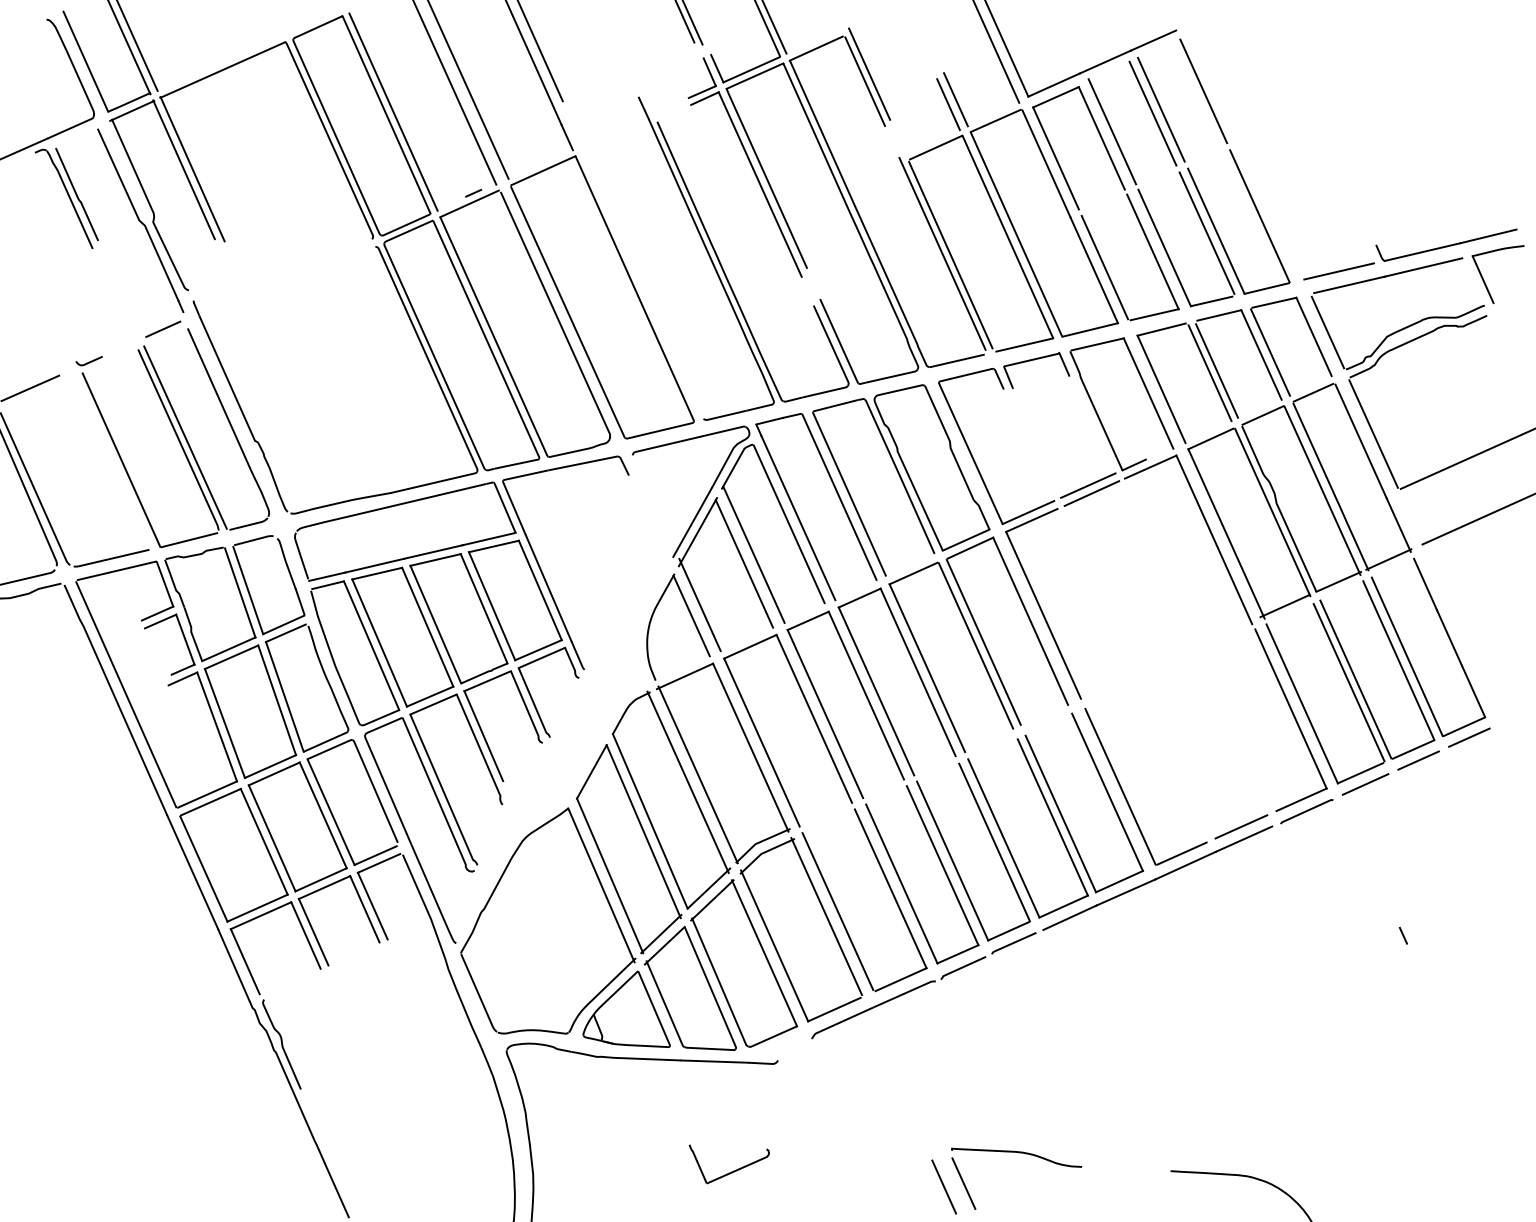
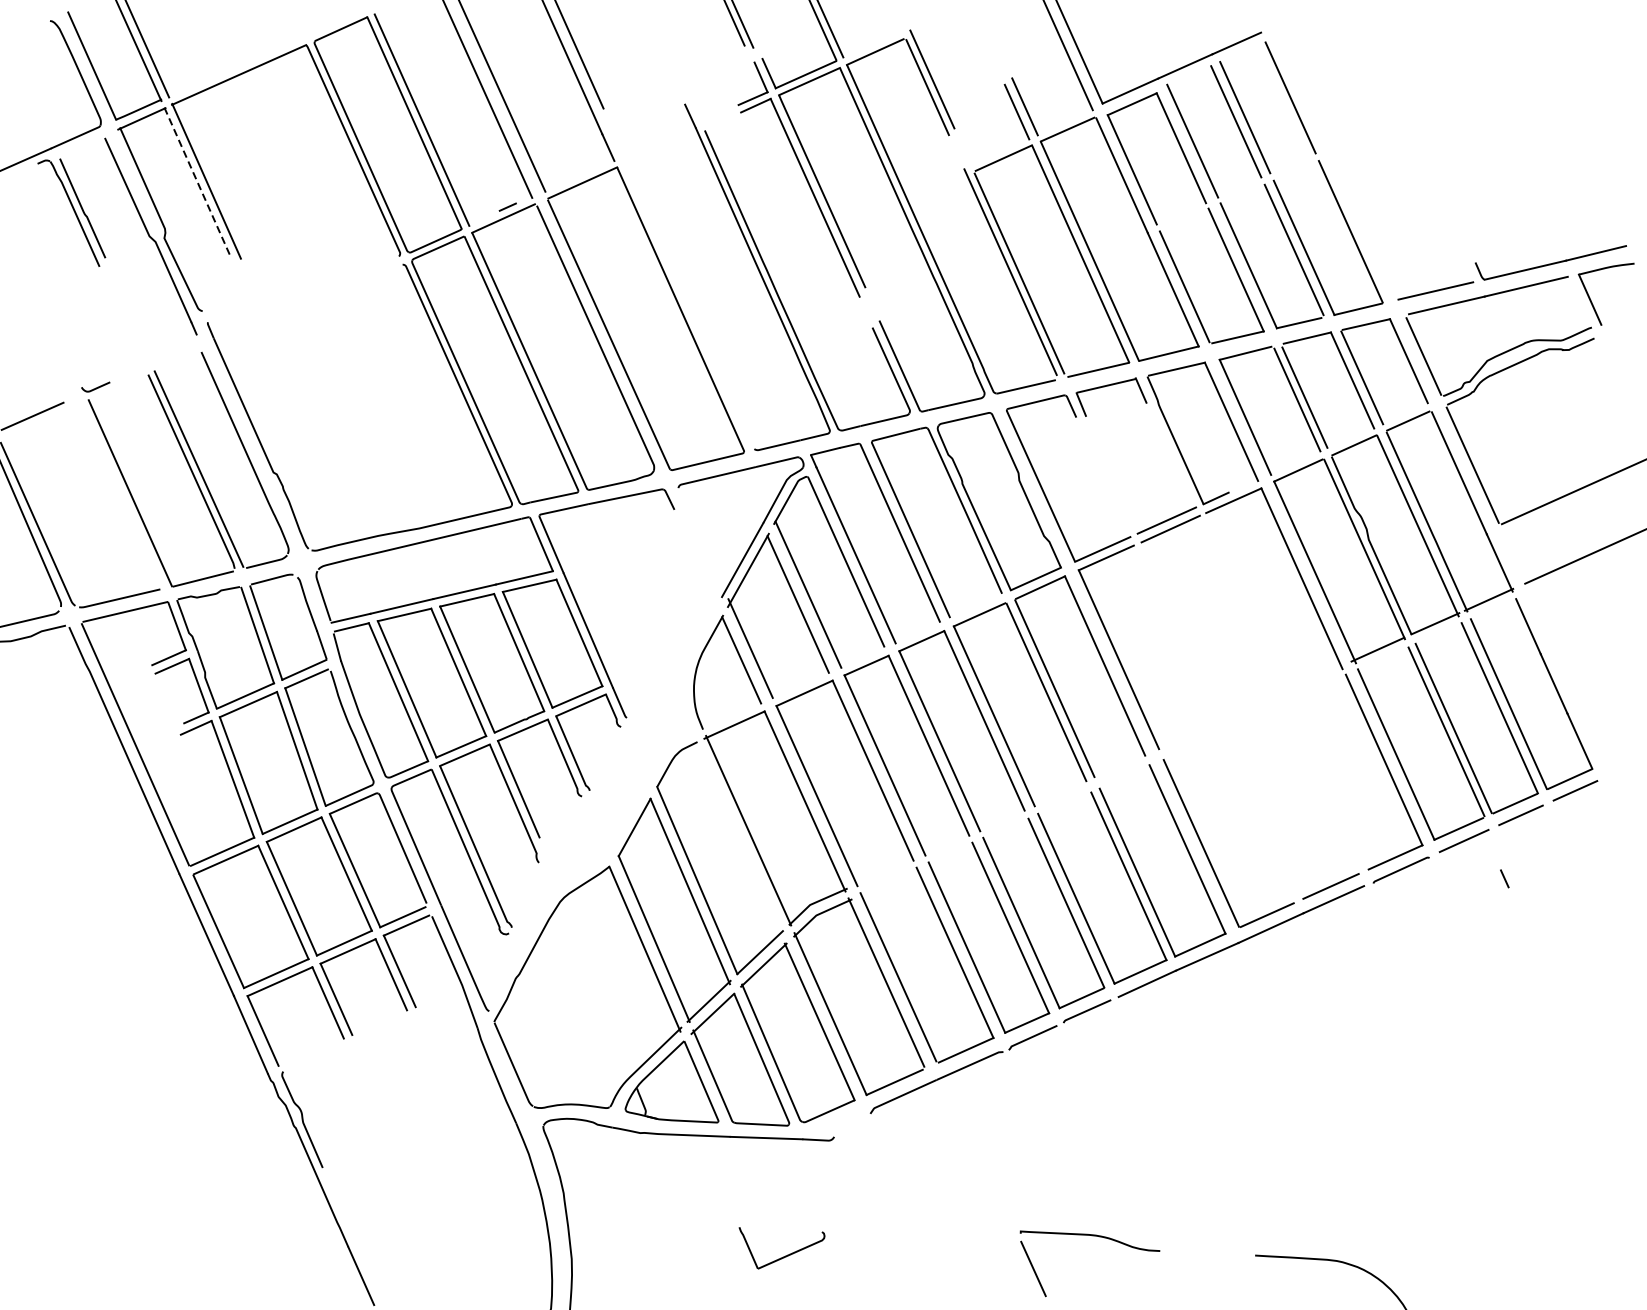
line: (184, 169) -> (197, 181), solid -> dashed
line: (163, 328) -> (175, 352), removed
line: (687, 781) -> (737, 837), removed
line: (1402, 935) -> (1503, 878), moved
line: (944, 1186) -> (1012, 1271), removed

